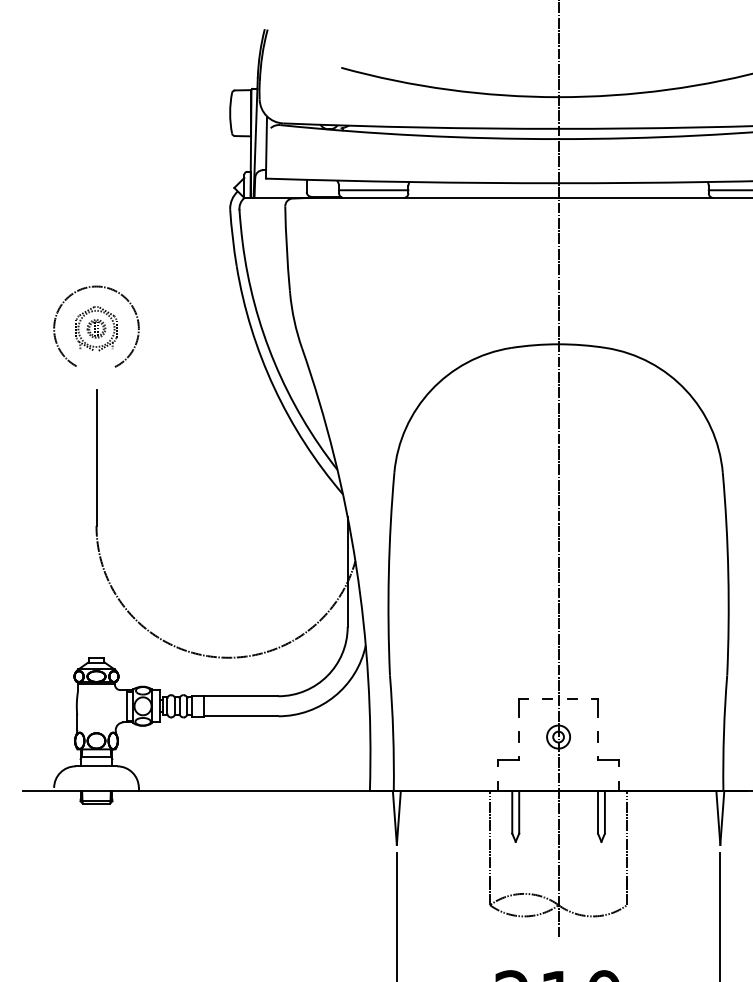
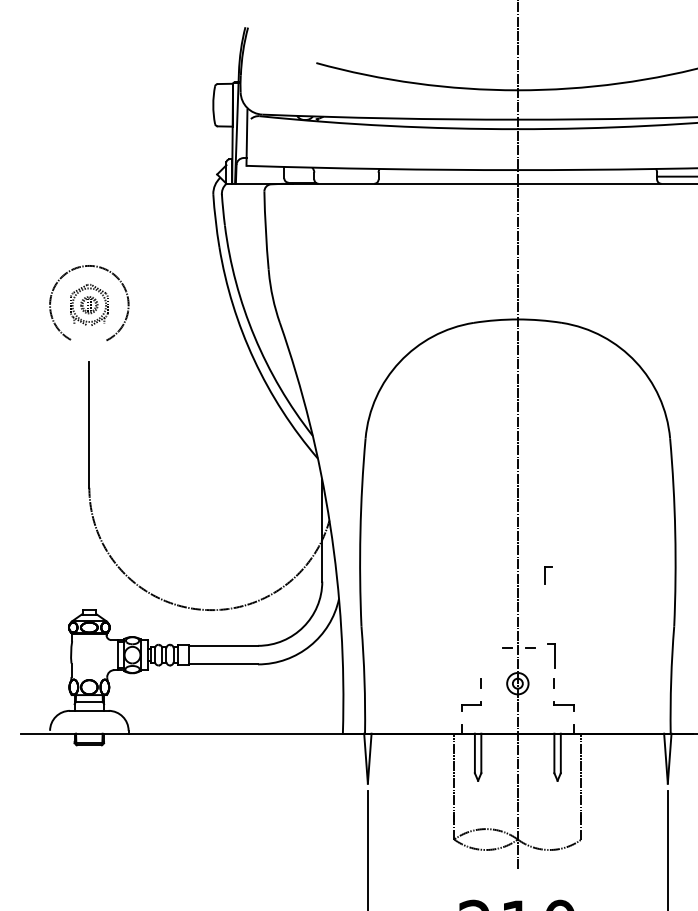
line: (373, 190) -> (346, 176), removed
part: (523, 707) -> (548, 575), moved
part: (594, 707) -> (551, 656), size x1.4

